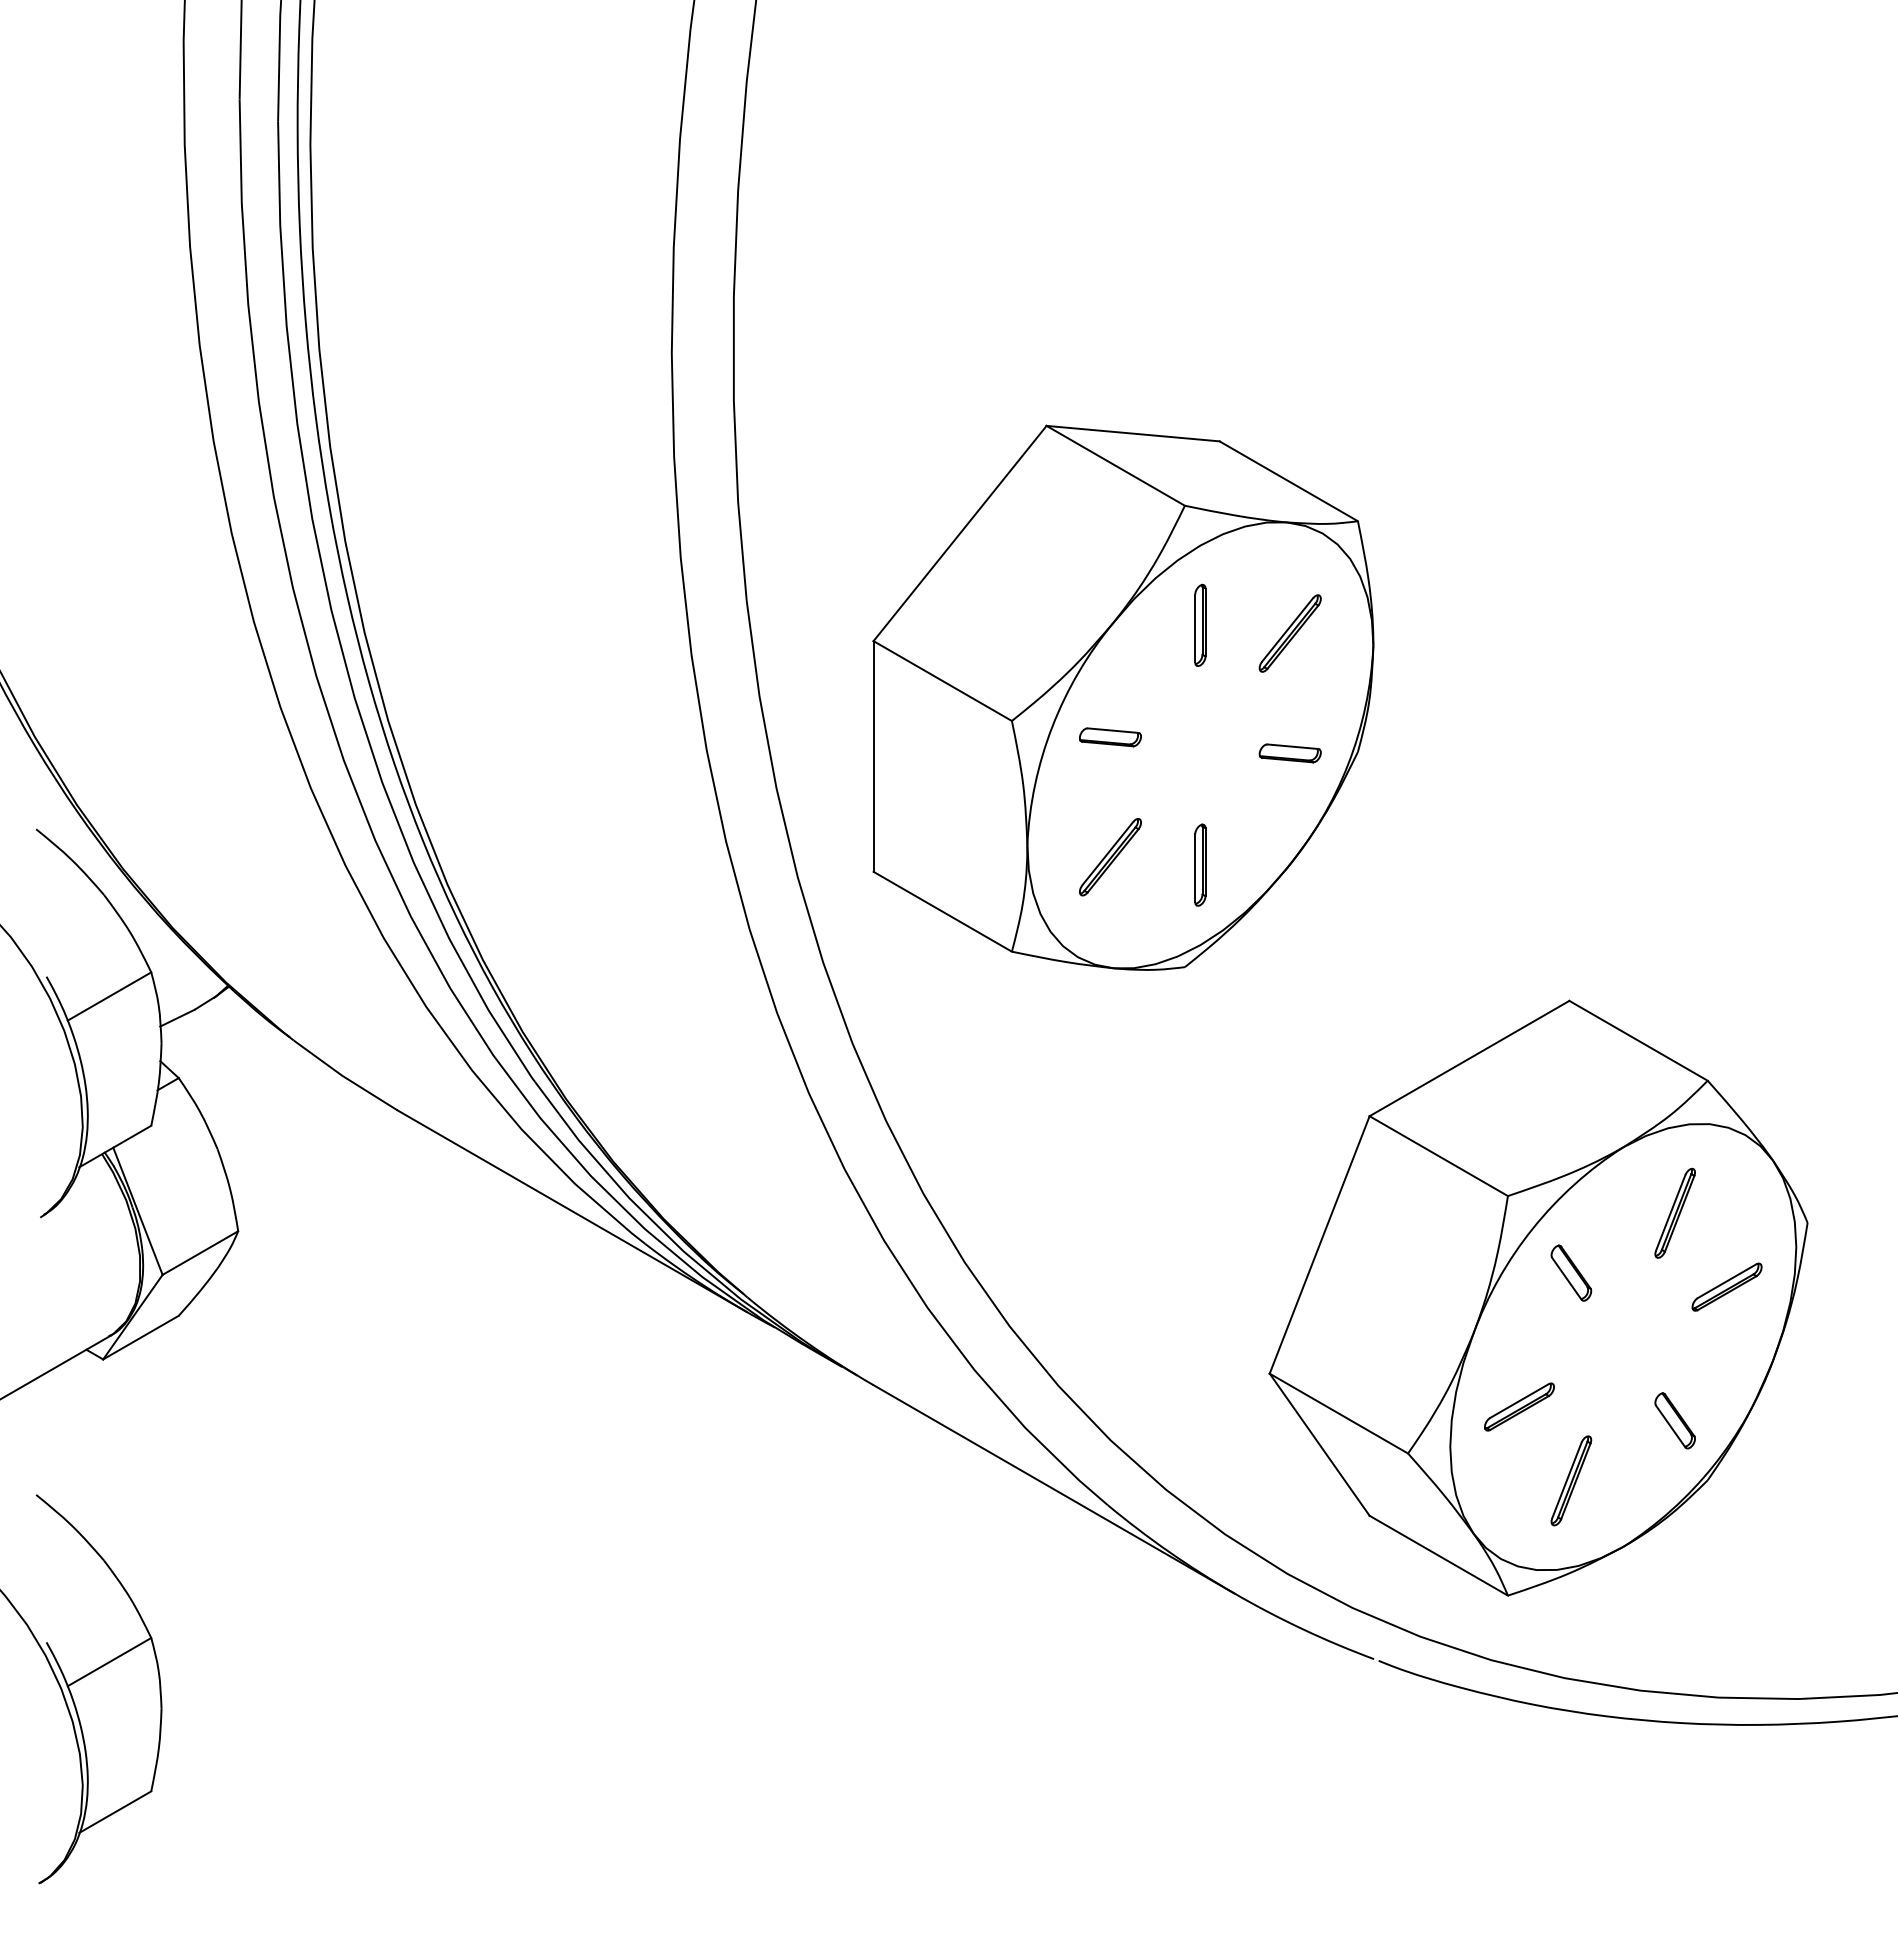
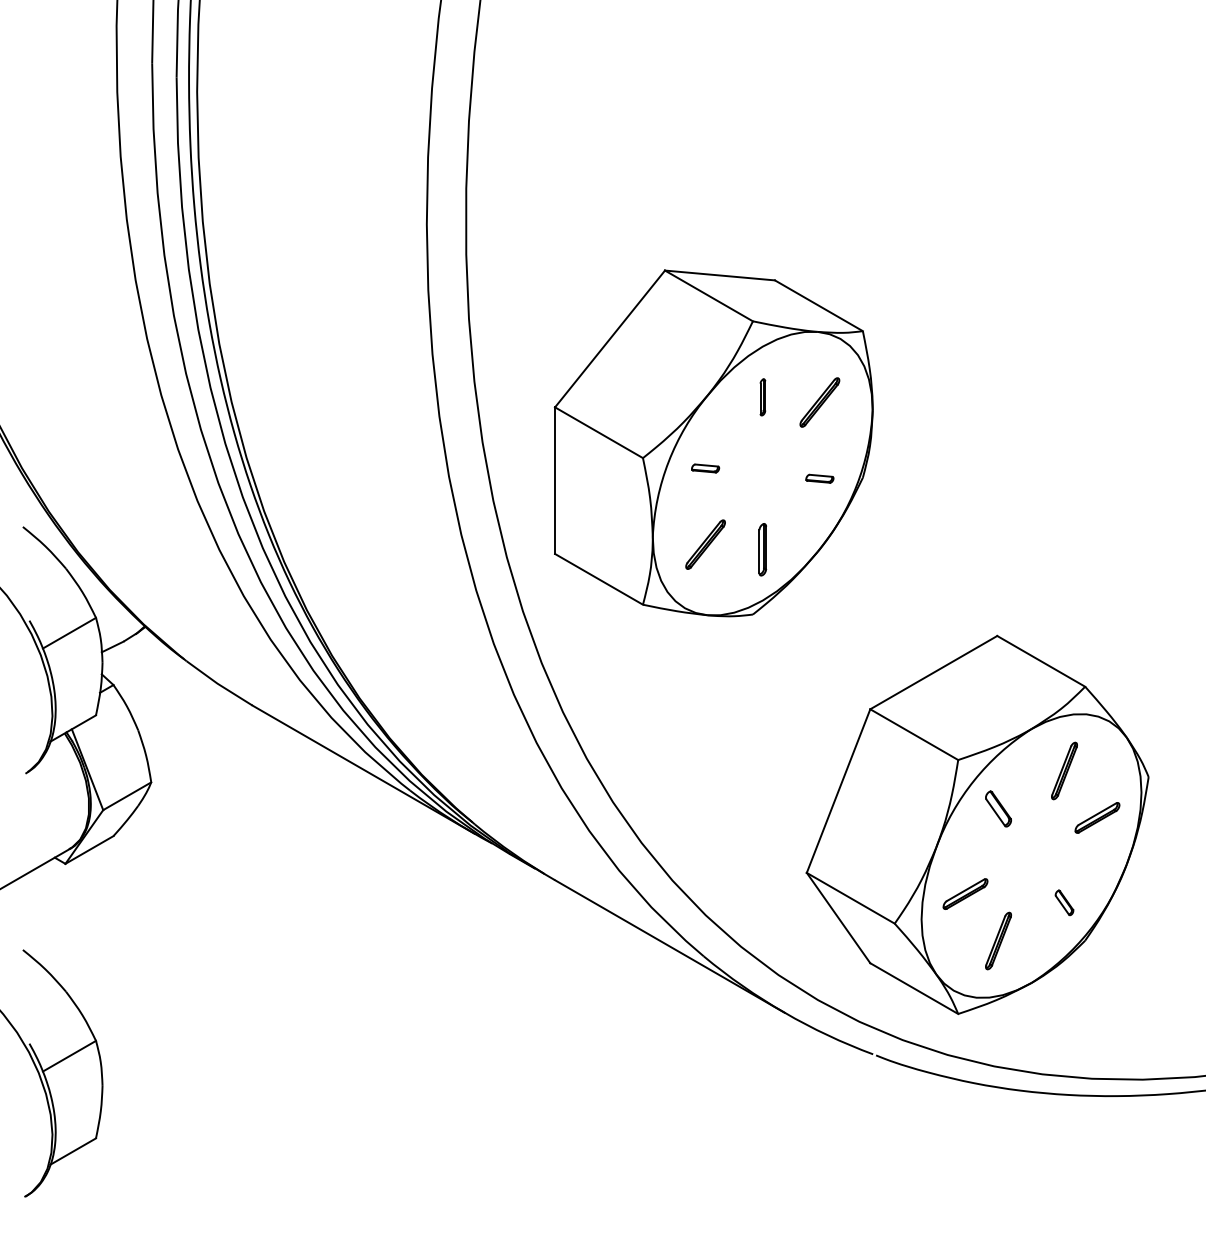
part: (1199, 625) -> (762, 397), size x0.7
part: (1110, 737) -> (705, 468), size x0.7
part: (1289, 753) -> (819, 478), size x0.7
part: (1675, 1420) -> (1064, 902), size x0.7

